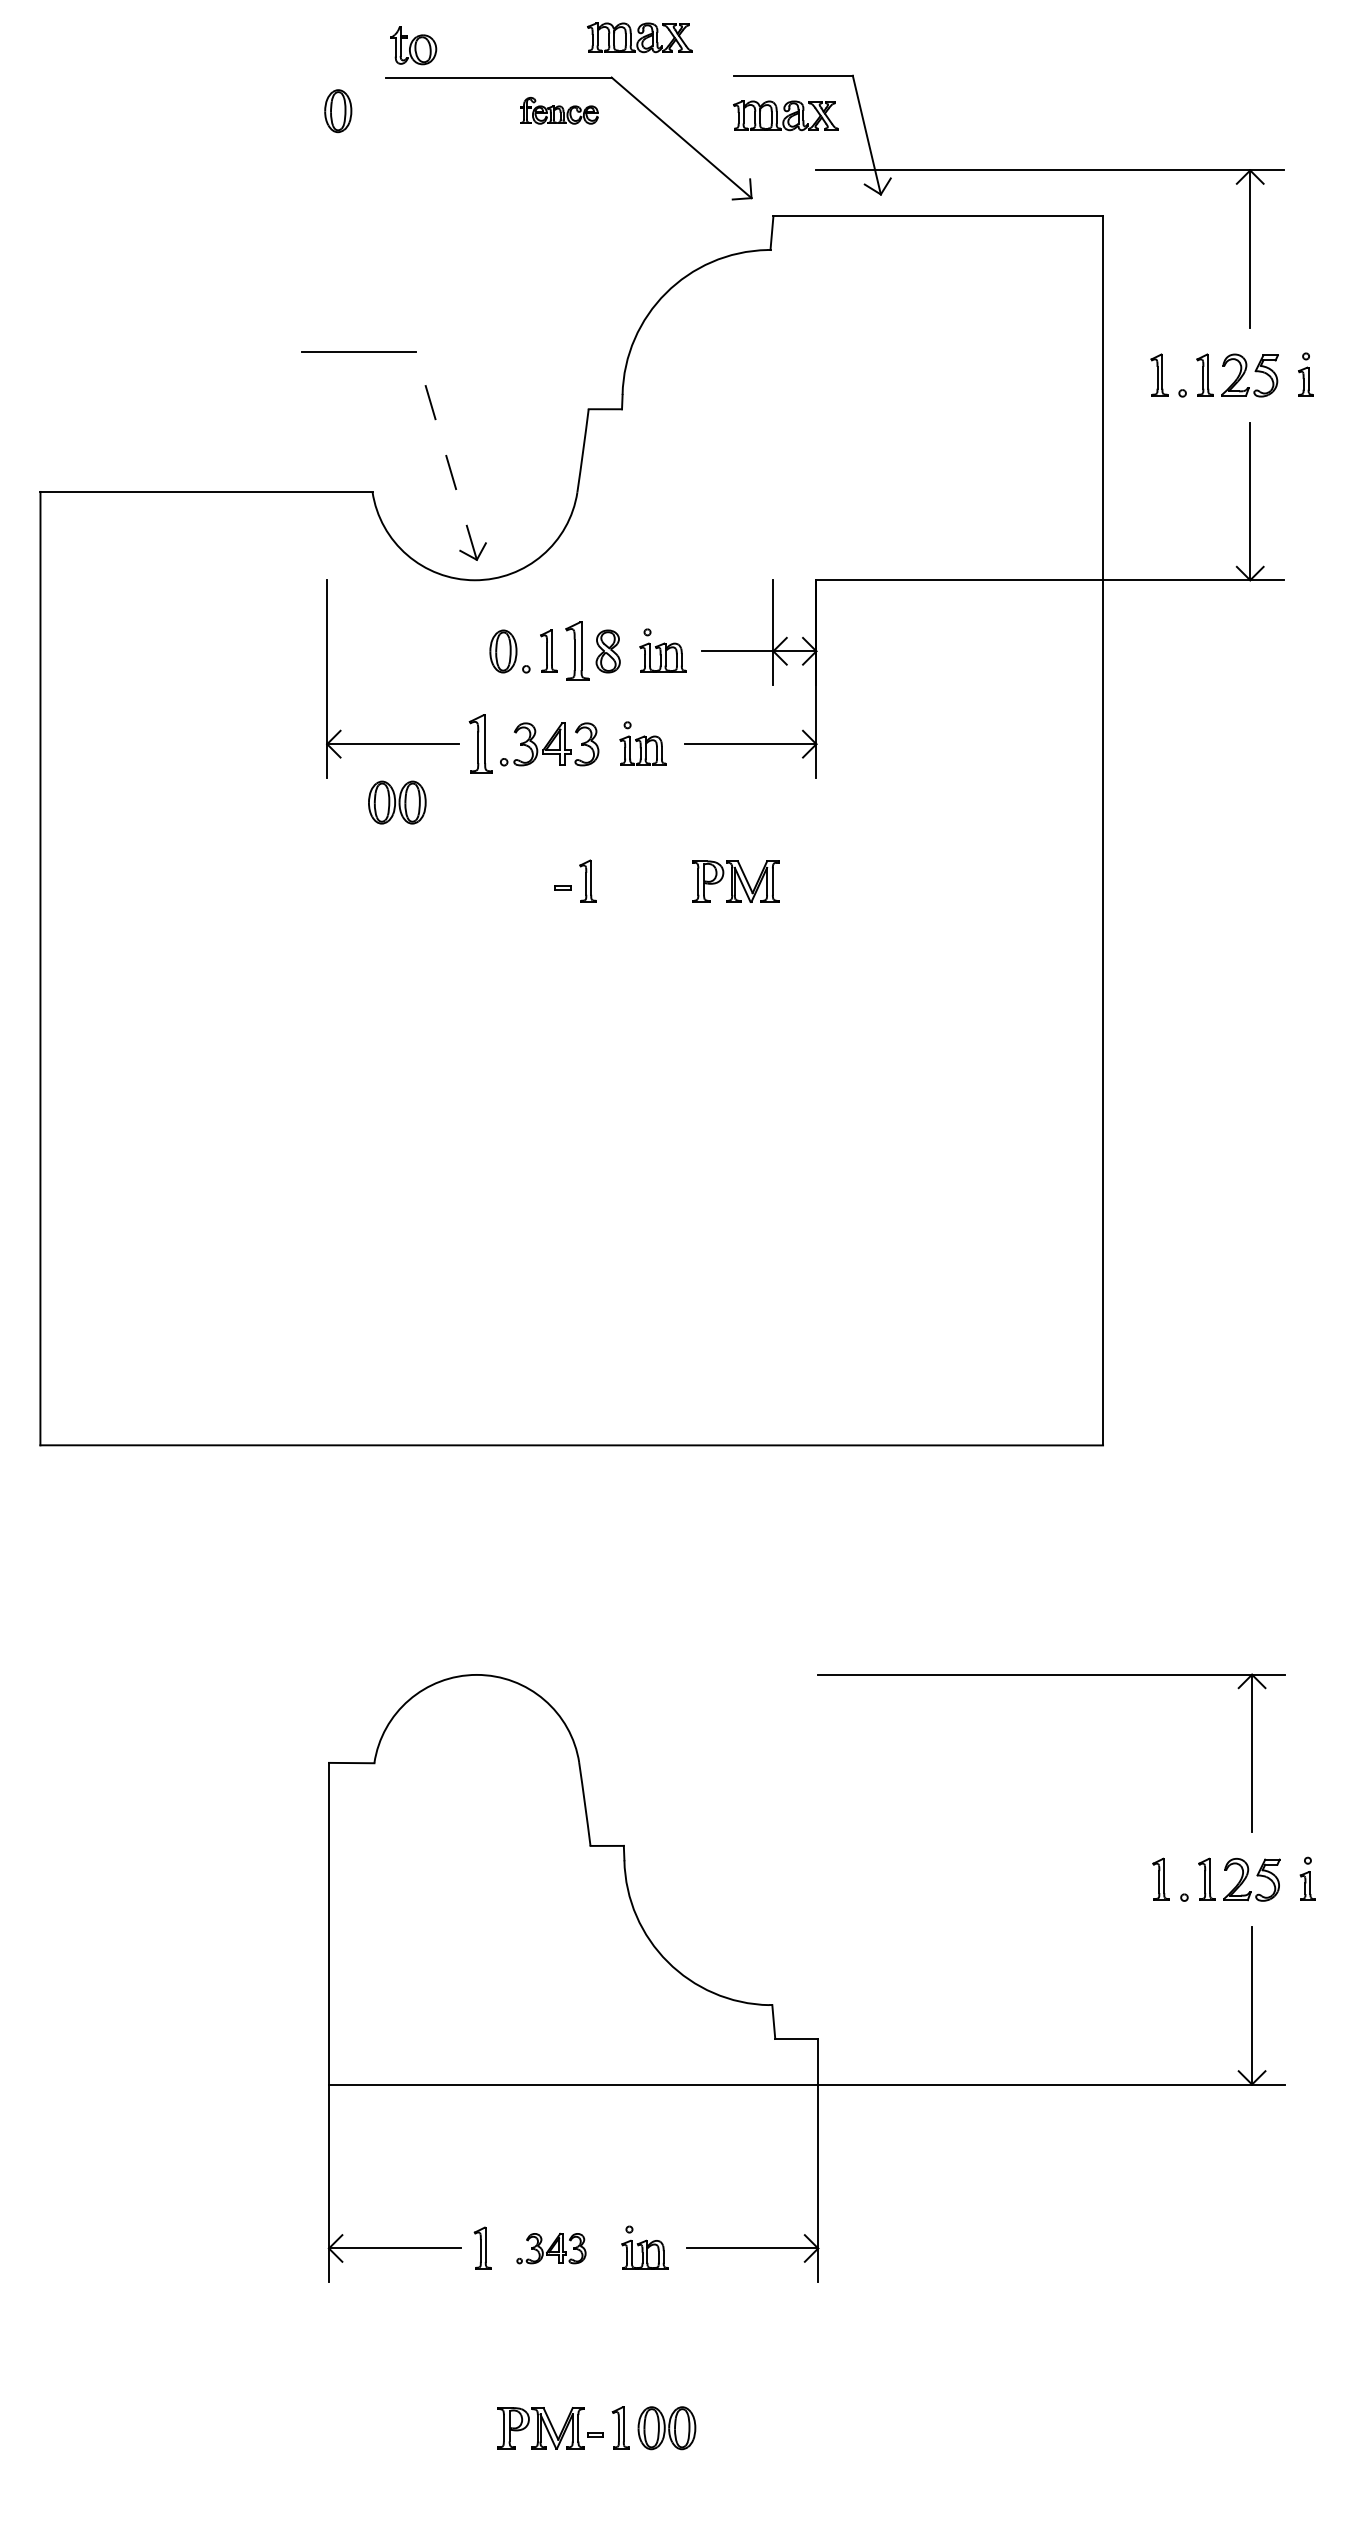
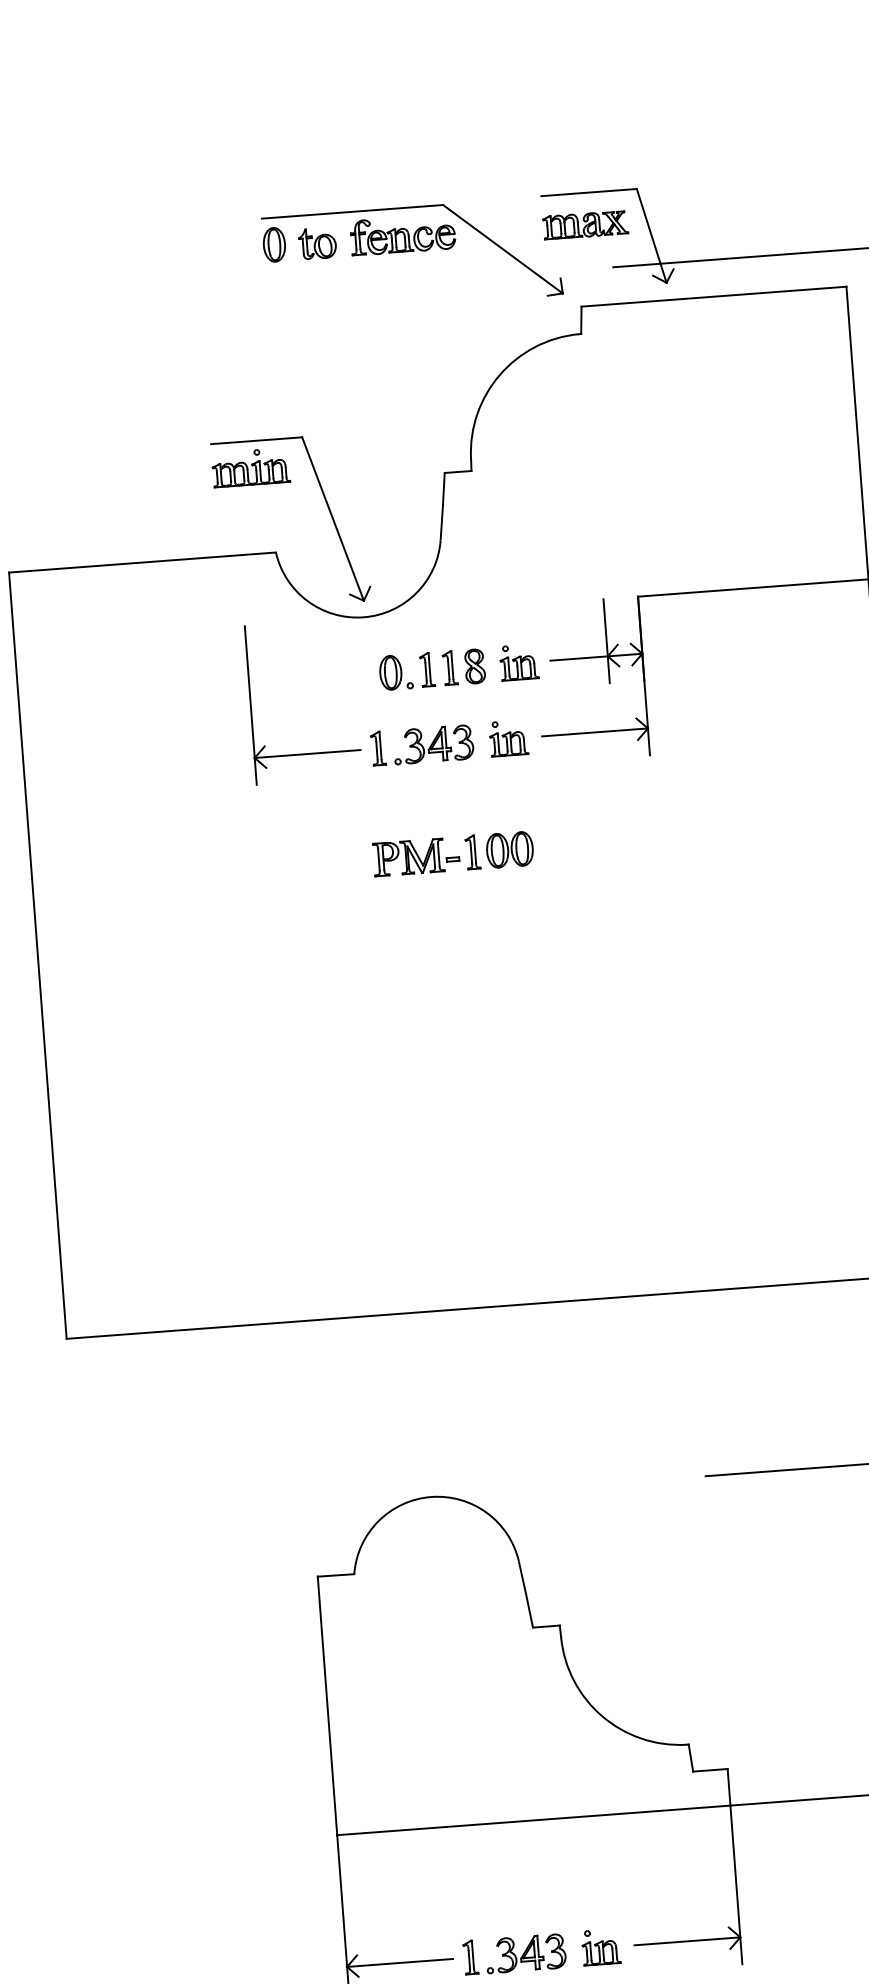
part: (639, 37) -> (463, 171), removed
part: (413, 45) -> (317, 243), moved
part: (559, 110) -> (403, 234), size x1.67
part: (338, 111) -> (274, 245), moved
part: (349, 384) -> (250, 467), added
line: (446, 455) -> (333, 518), dashed -> solid
part: (576, 650) -> (449, 667), size x0.71
part: (480, 743) -> (377, 748), size x0.71
part: (397, 802) -> (510, 849), moved
part: (735, 881) -> (408, 857), moved
part: (551, 2248) -> (525, 1953), size x1.43

